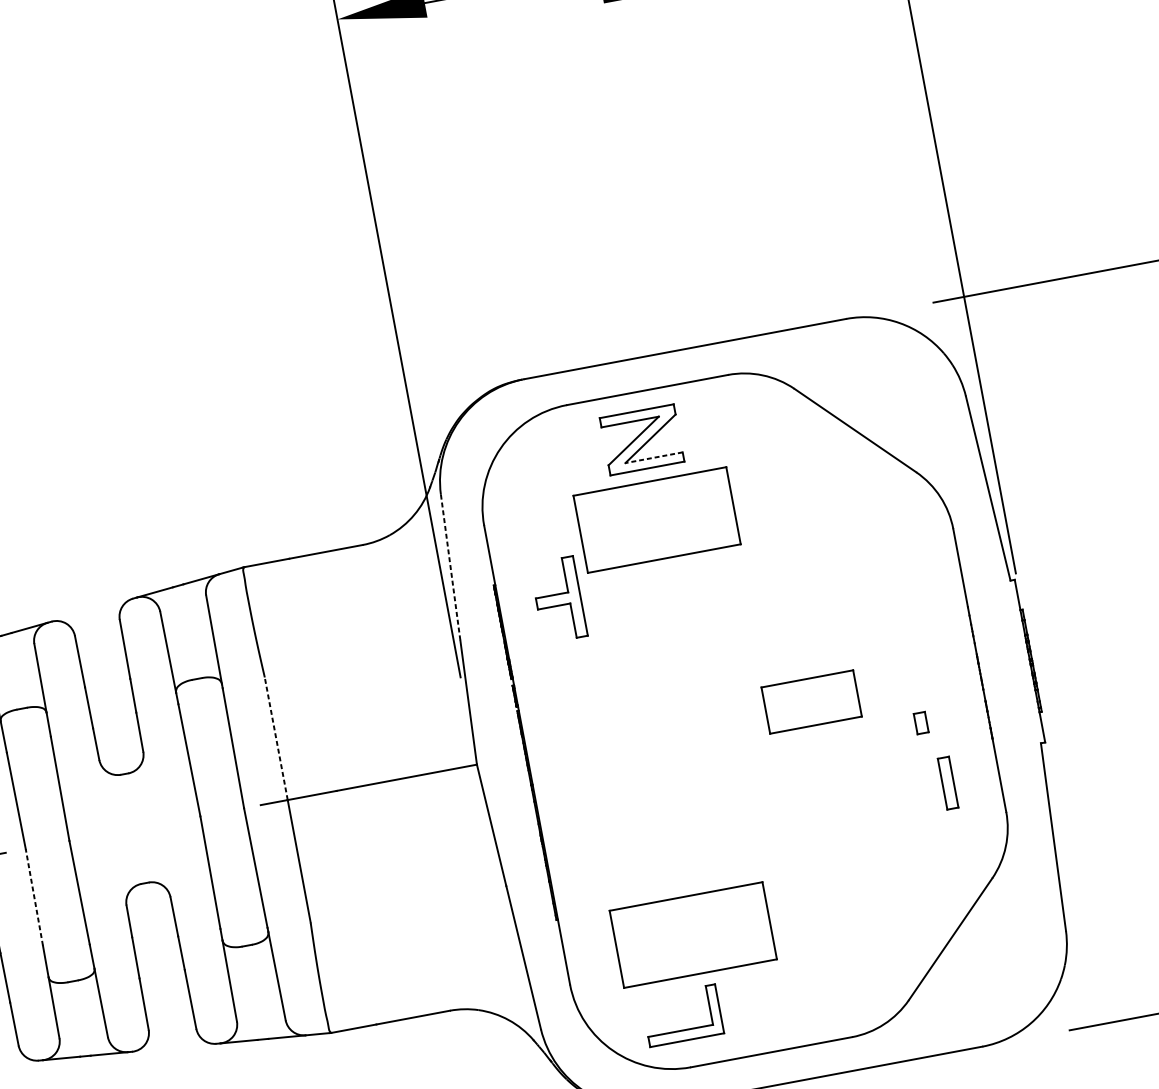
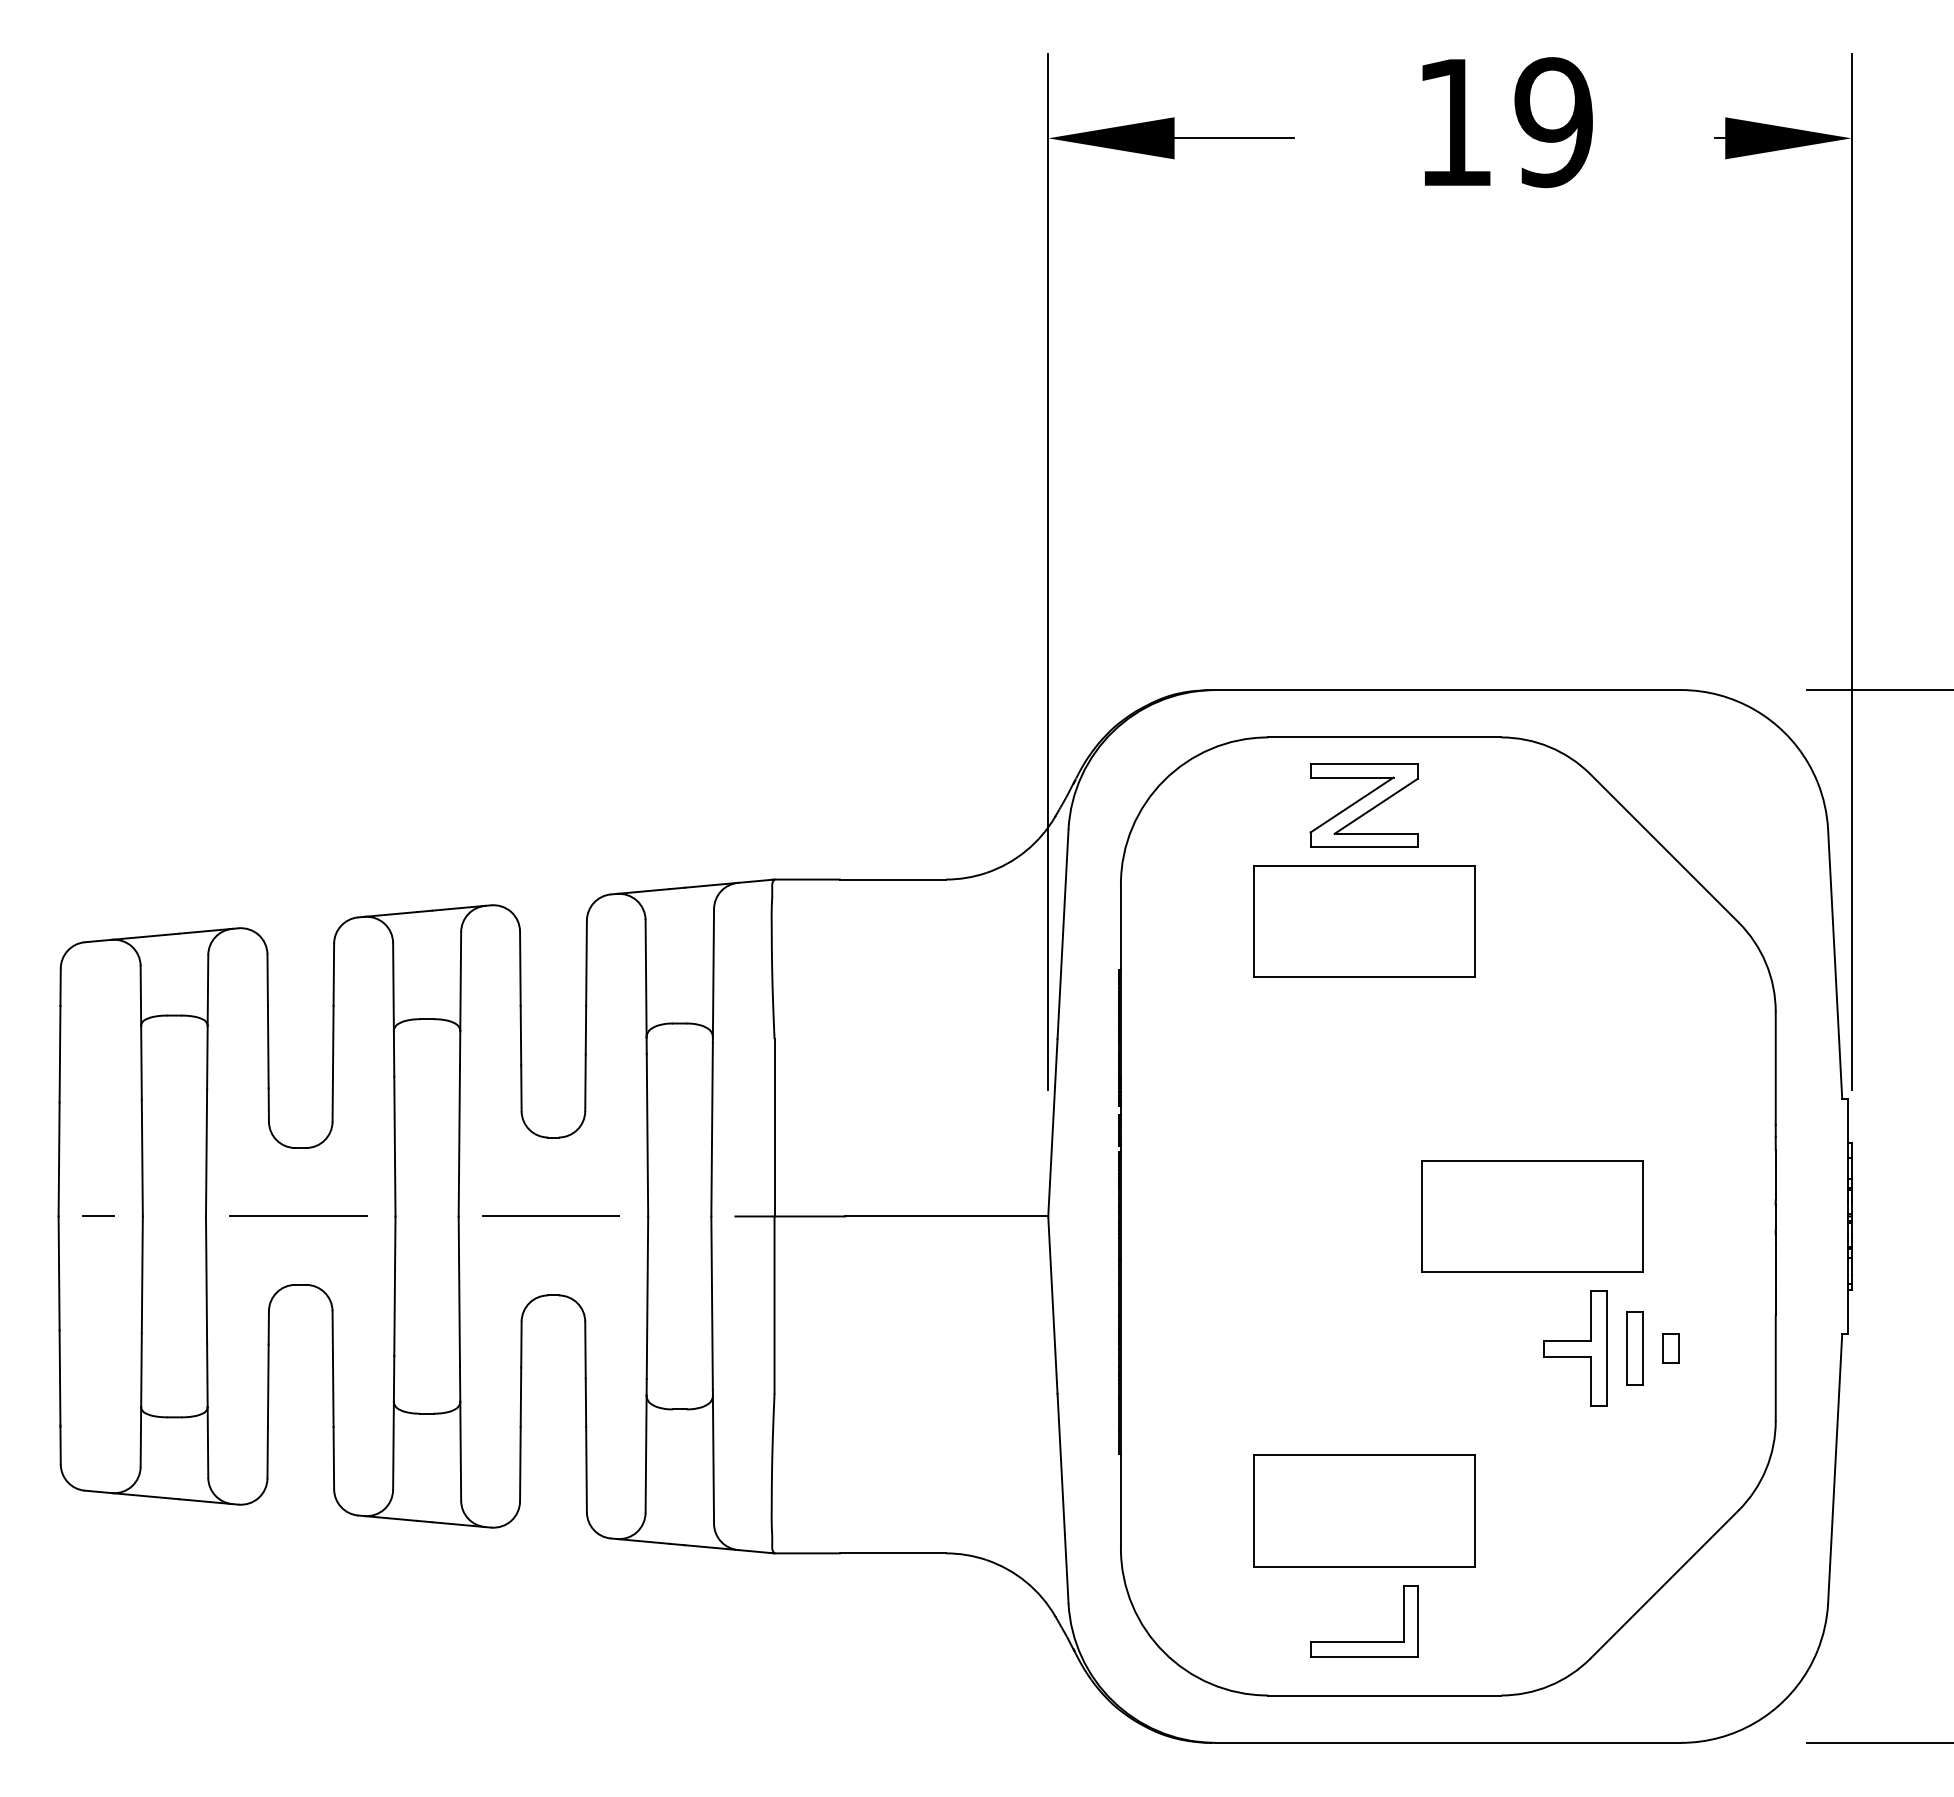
line: (653, 457) -> (1375, 833), dashed -> solid
line: (451, 567) -> (1063, 934), dashed -> solid
part: (558, 599) -> (1575, 1348), moved
part: (811, 702) -> (1532, 1216), size x1.67
part: (920, 723) -> (1670, 1348), moved
line: (276, 738) -> (774, 1127), dashed -> solid
part: (947, 783) -> (1634, 1348), moved
line: (132, 829) -> (550, 1216), added
line: (34, 897) -> (394, 1286), dashed -> solid
part: (693, 934) -> (1364, 1510), moved
part: (685, 1029) -> (1364, 1641), moved

